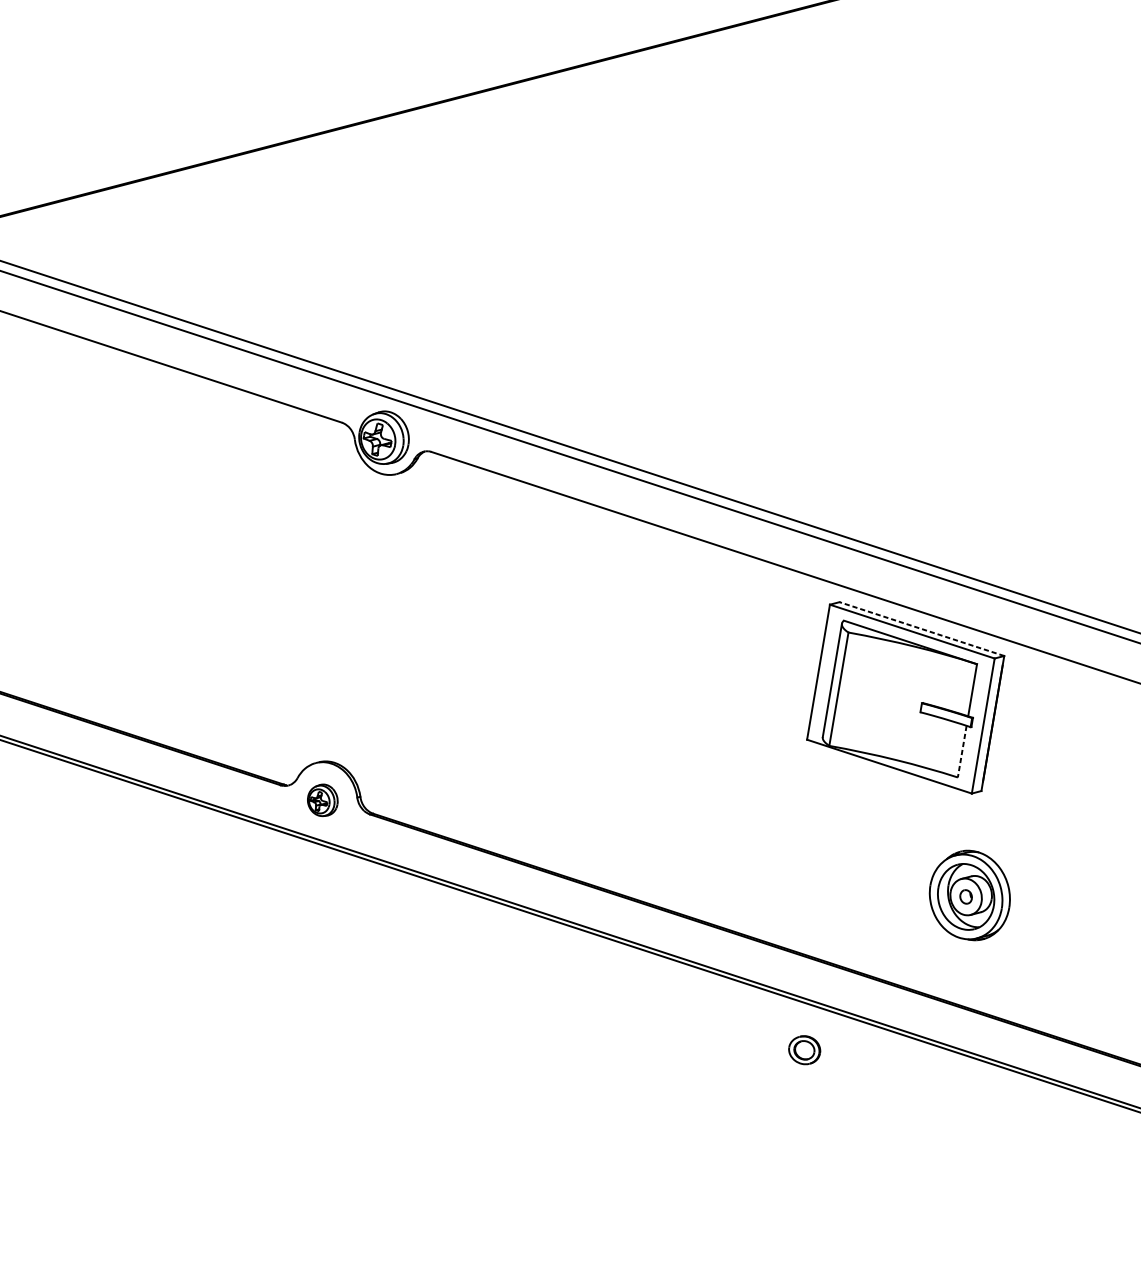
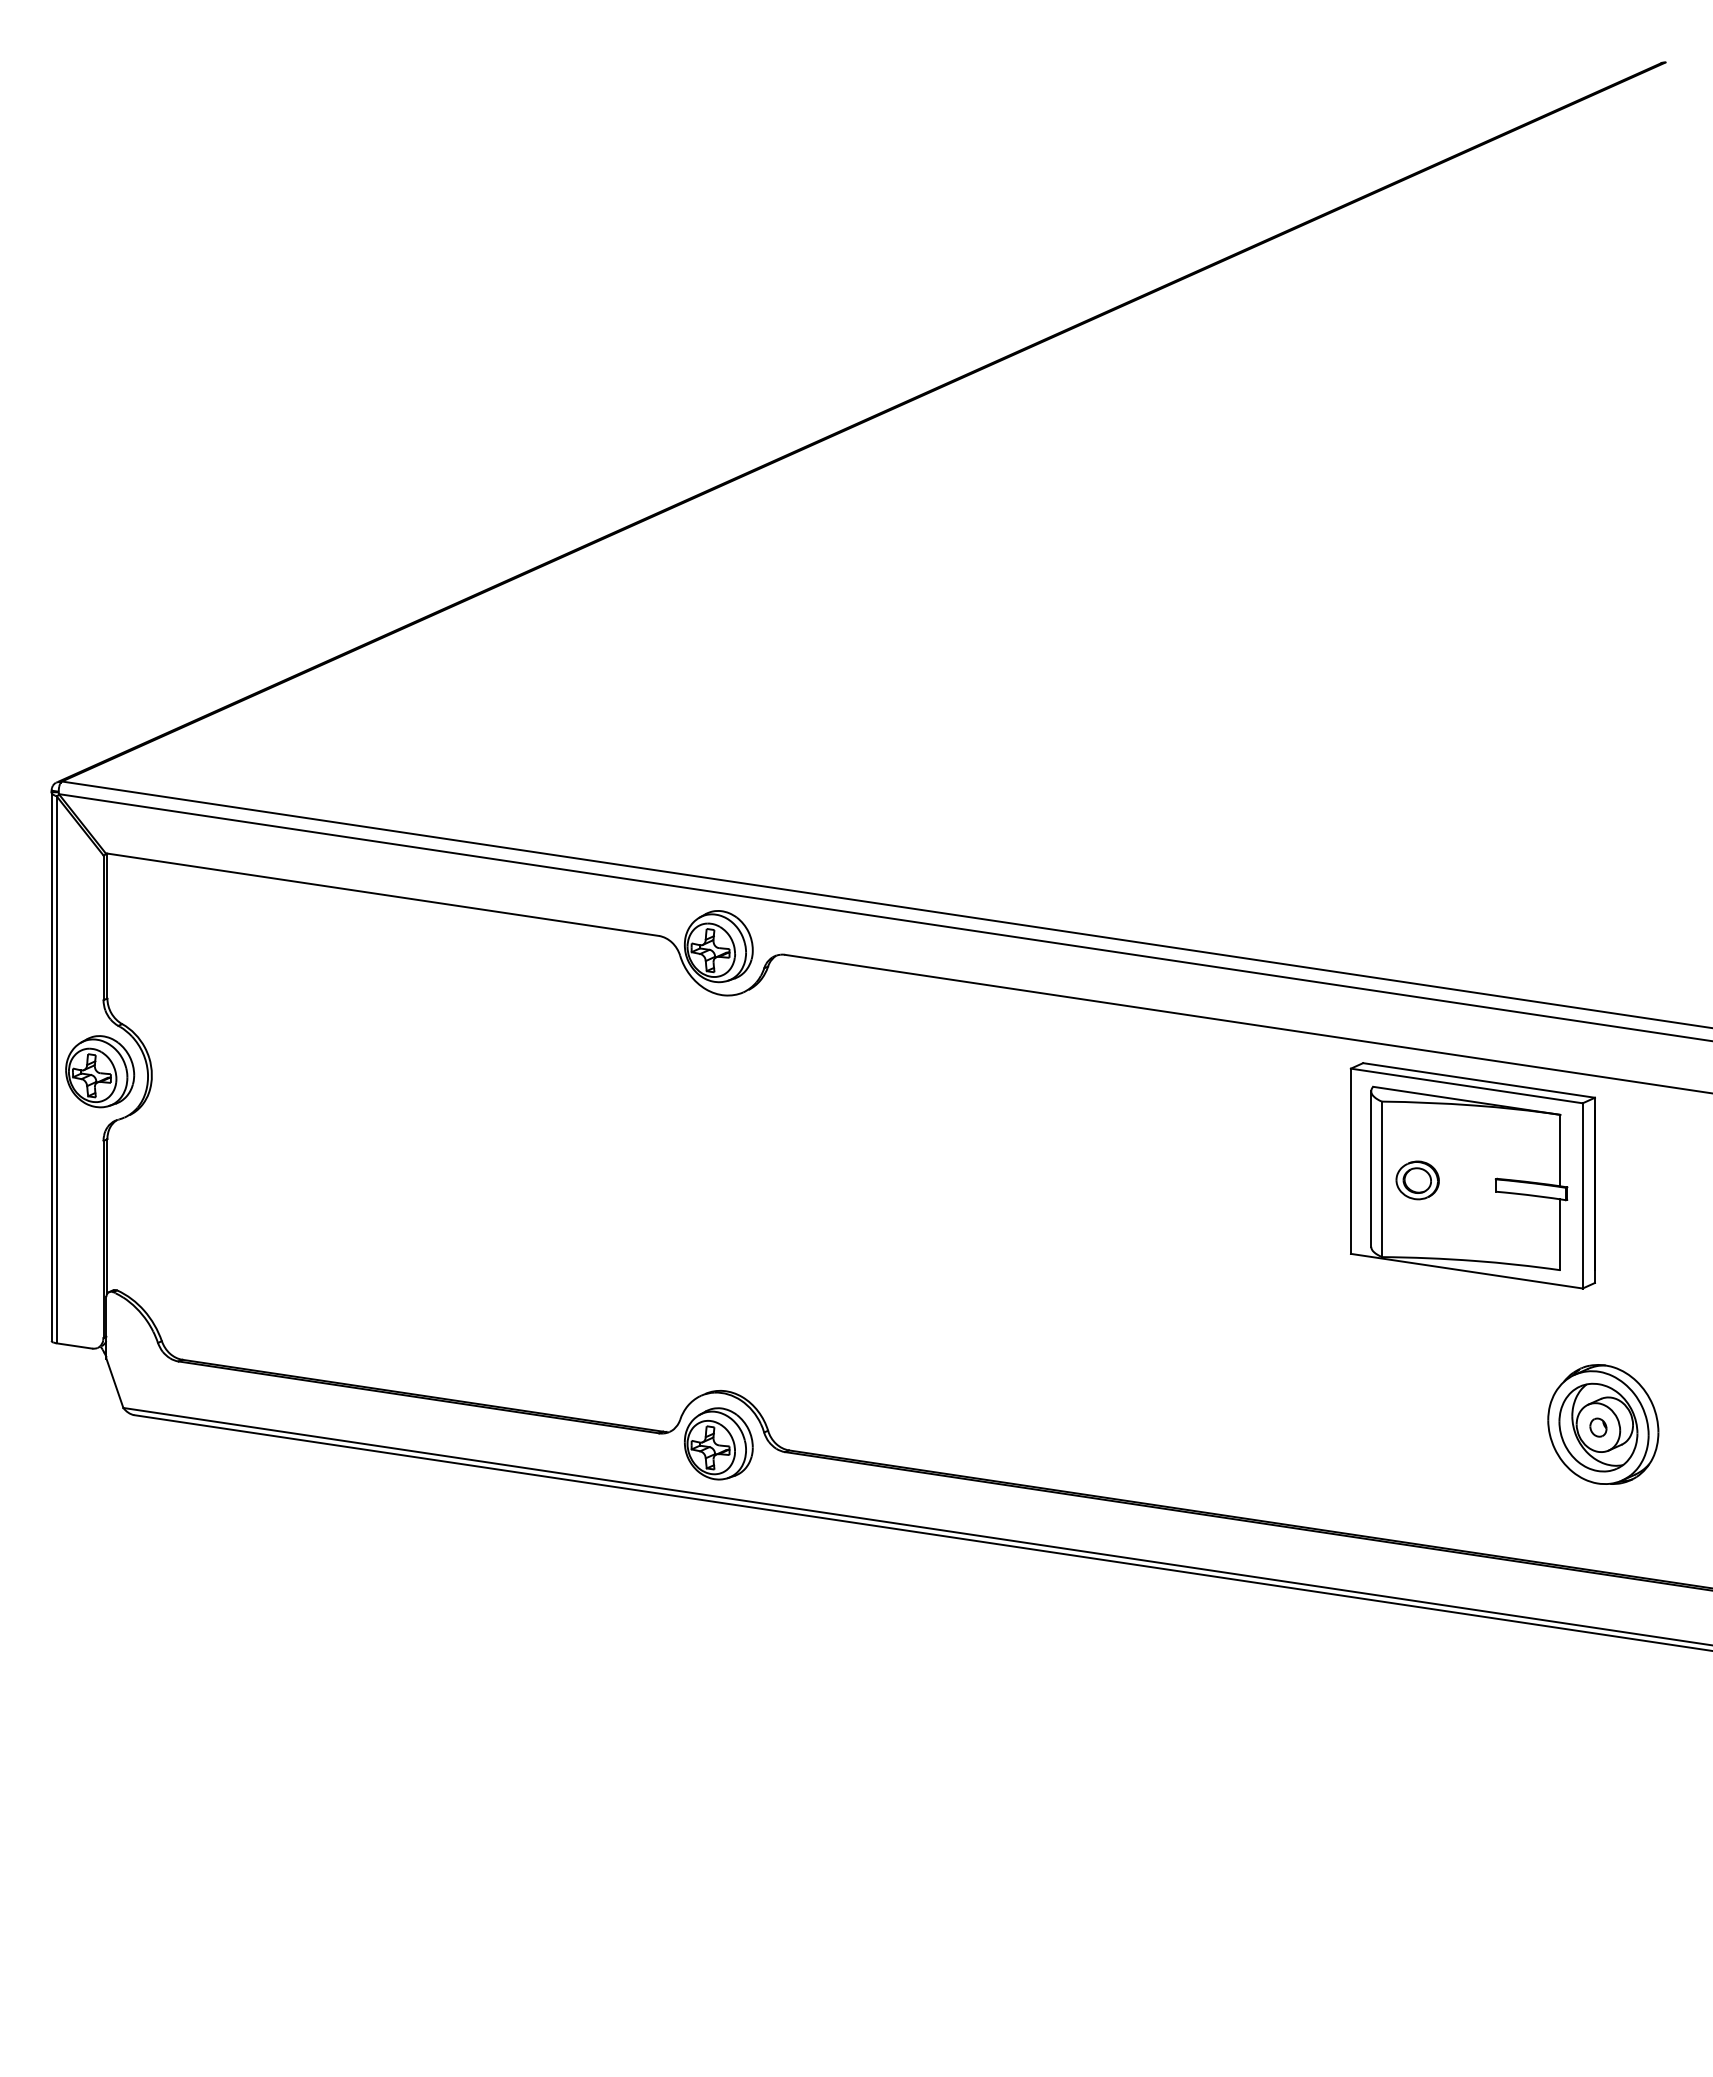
line: (921, 629) -> (1478, 1080), dashed -> solid
line: (962, 752) -> (1560, 1235), dashed -> solid
part: (322, 799) -> (718, 1443), size x1.67
part: (804, 1050) -> (1417, 1180), moved

